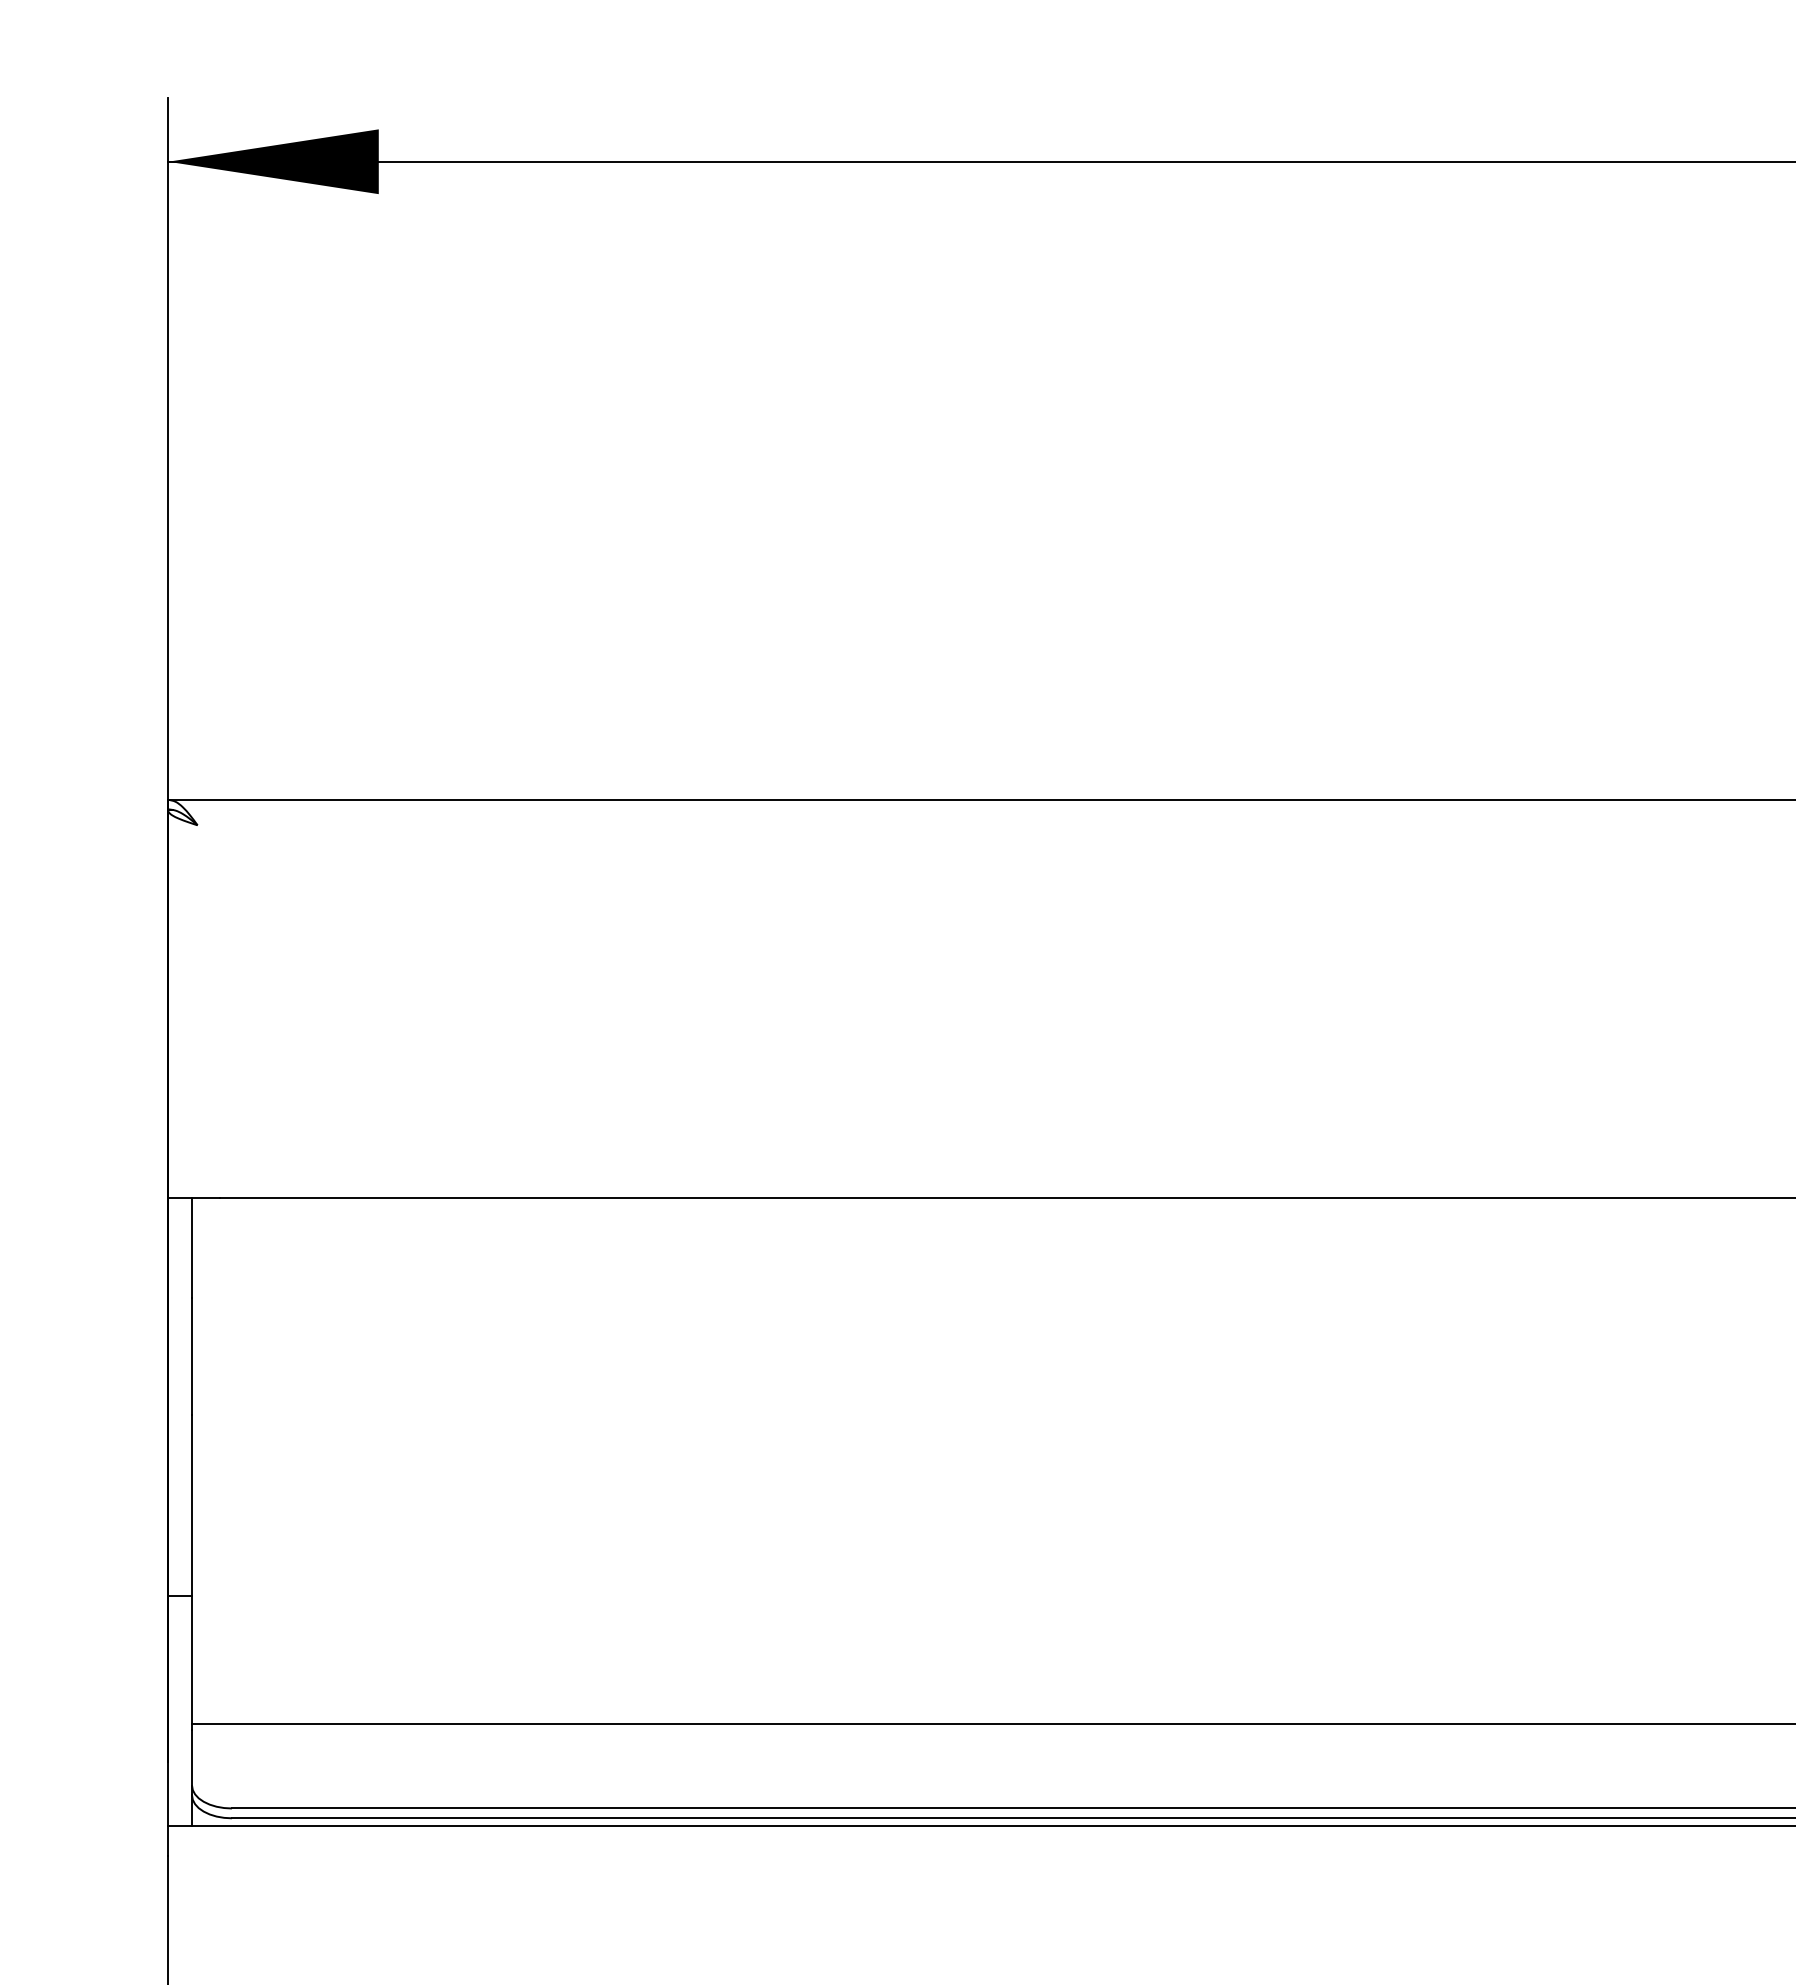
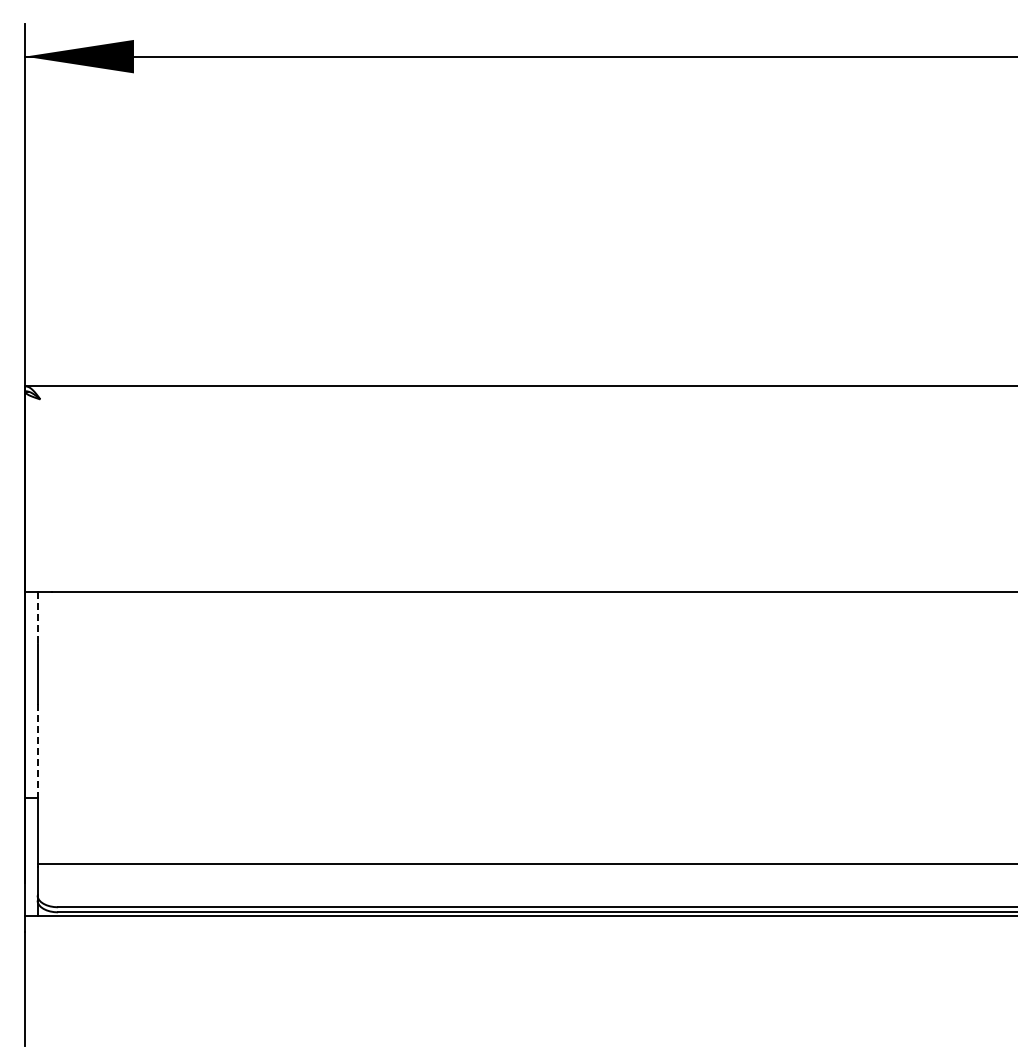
line: (192, 1247) -> (37, 617), solid -> dashed
line: (192, 1504) -> (37, 750), solid -> dashed

